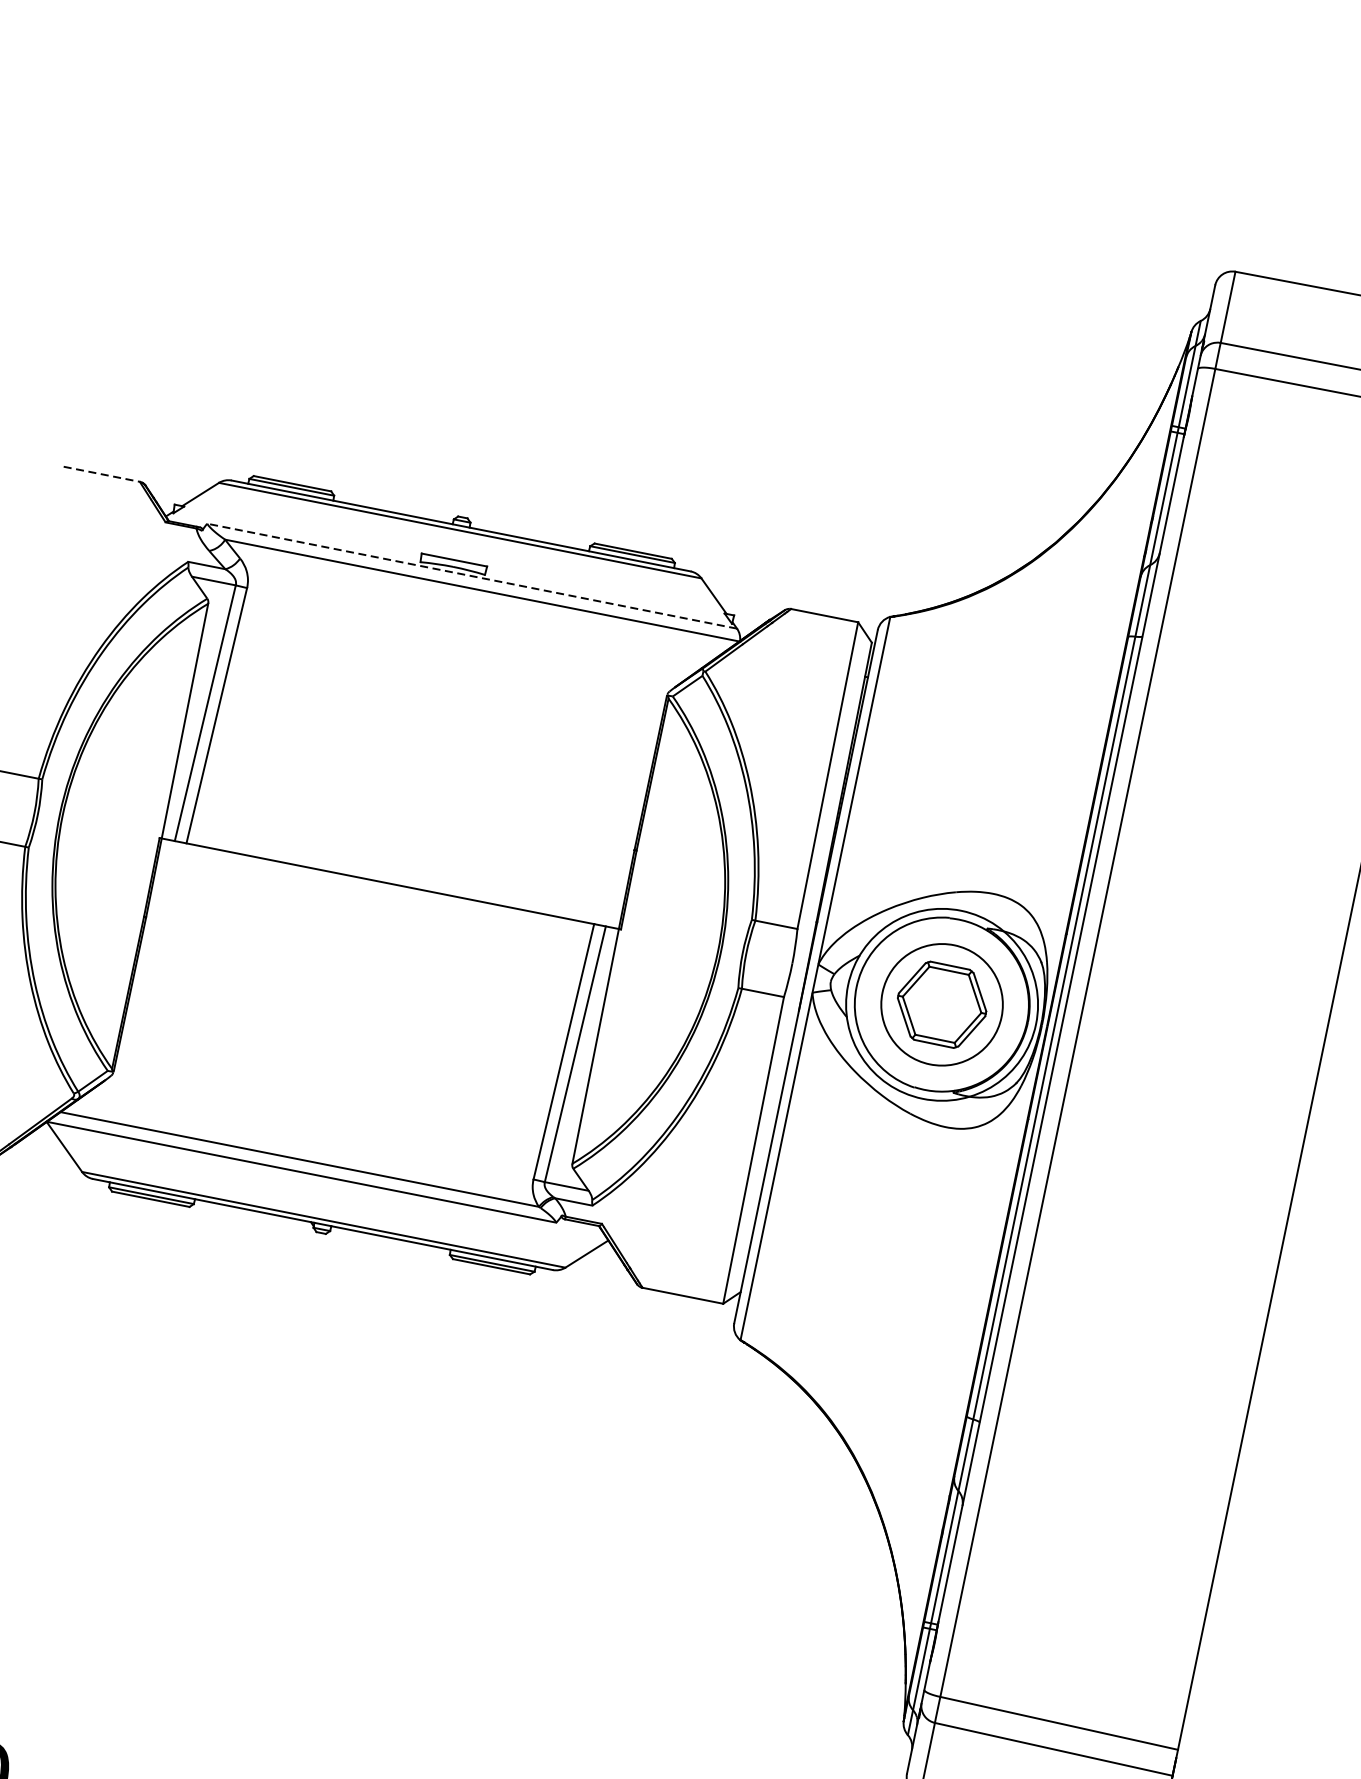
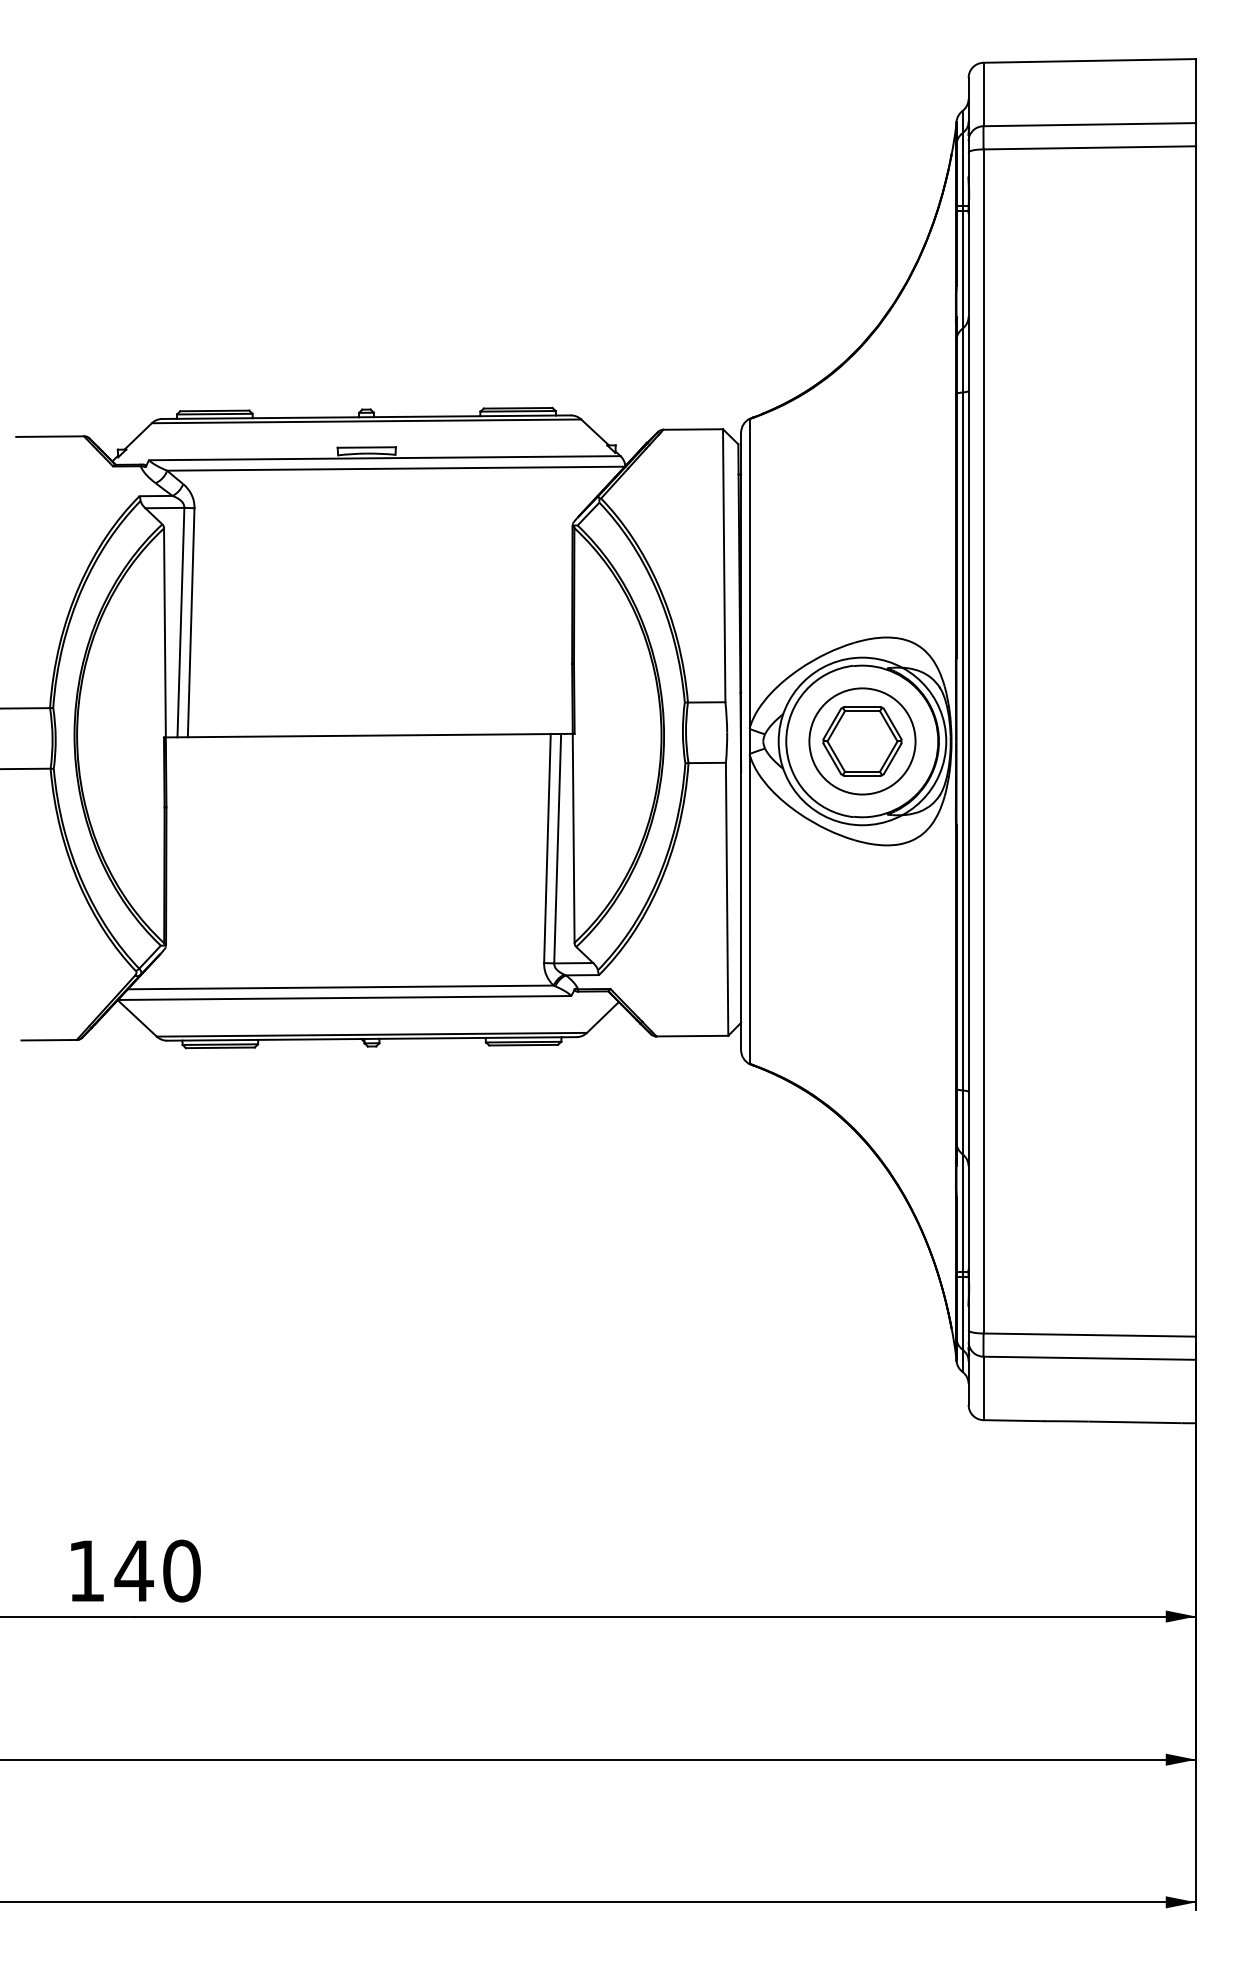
line: (102, 474) -> (50, 436), dashed -> solid
line: (471, 576) -> (384, 458), dashed -> solid

